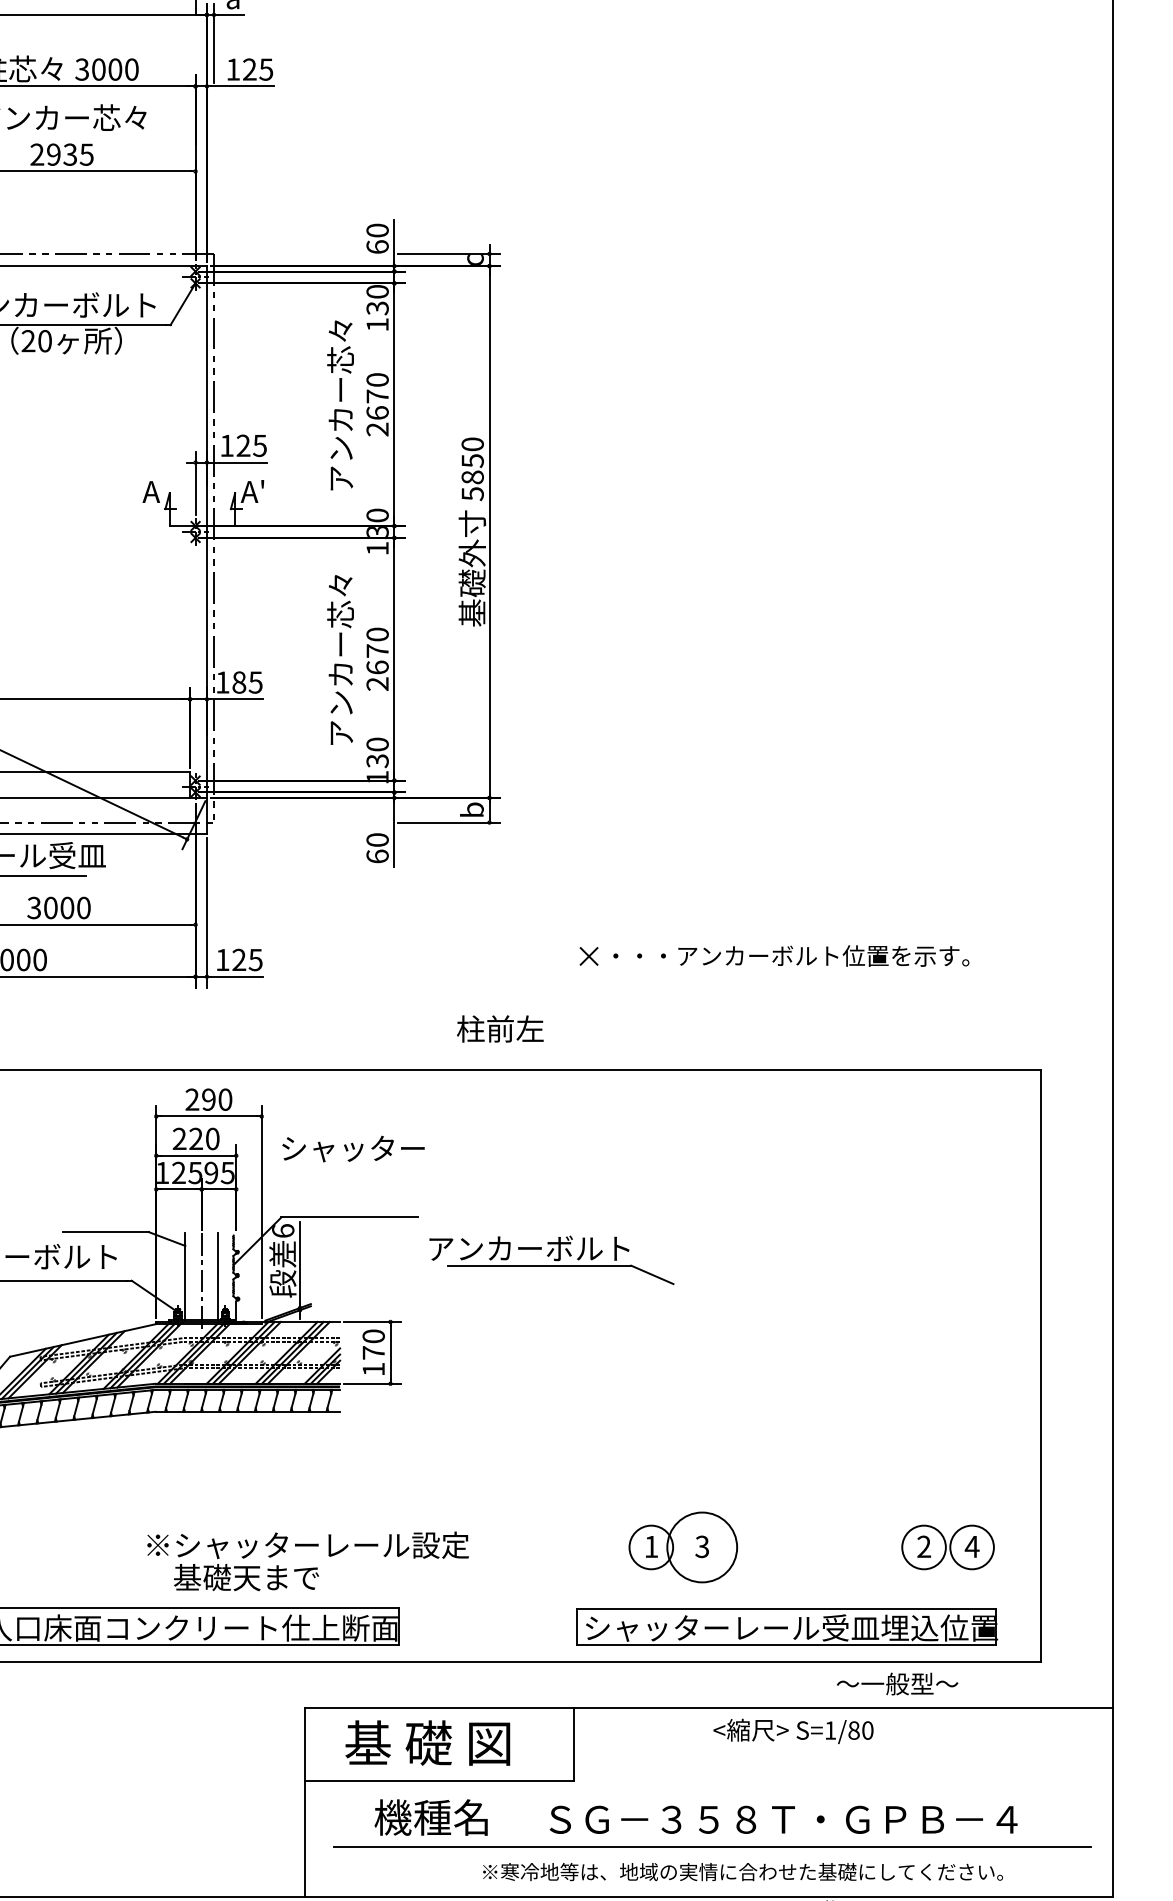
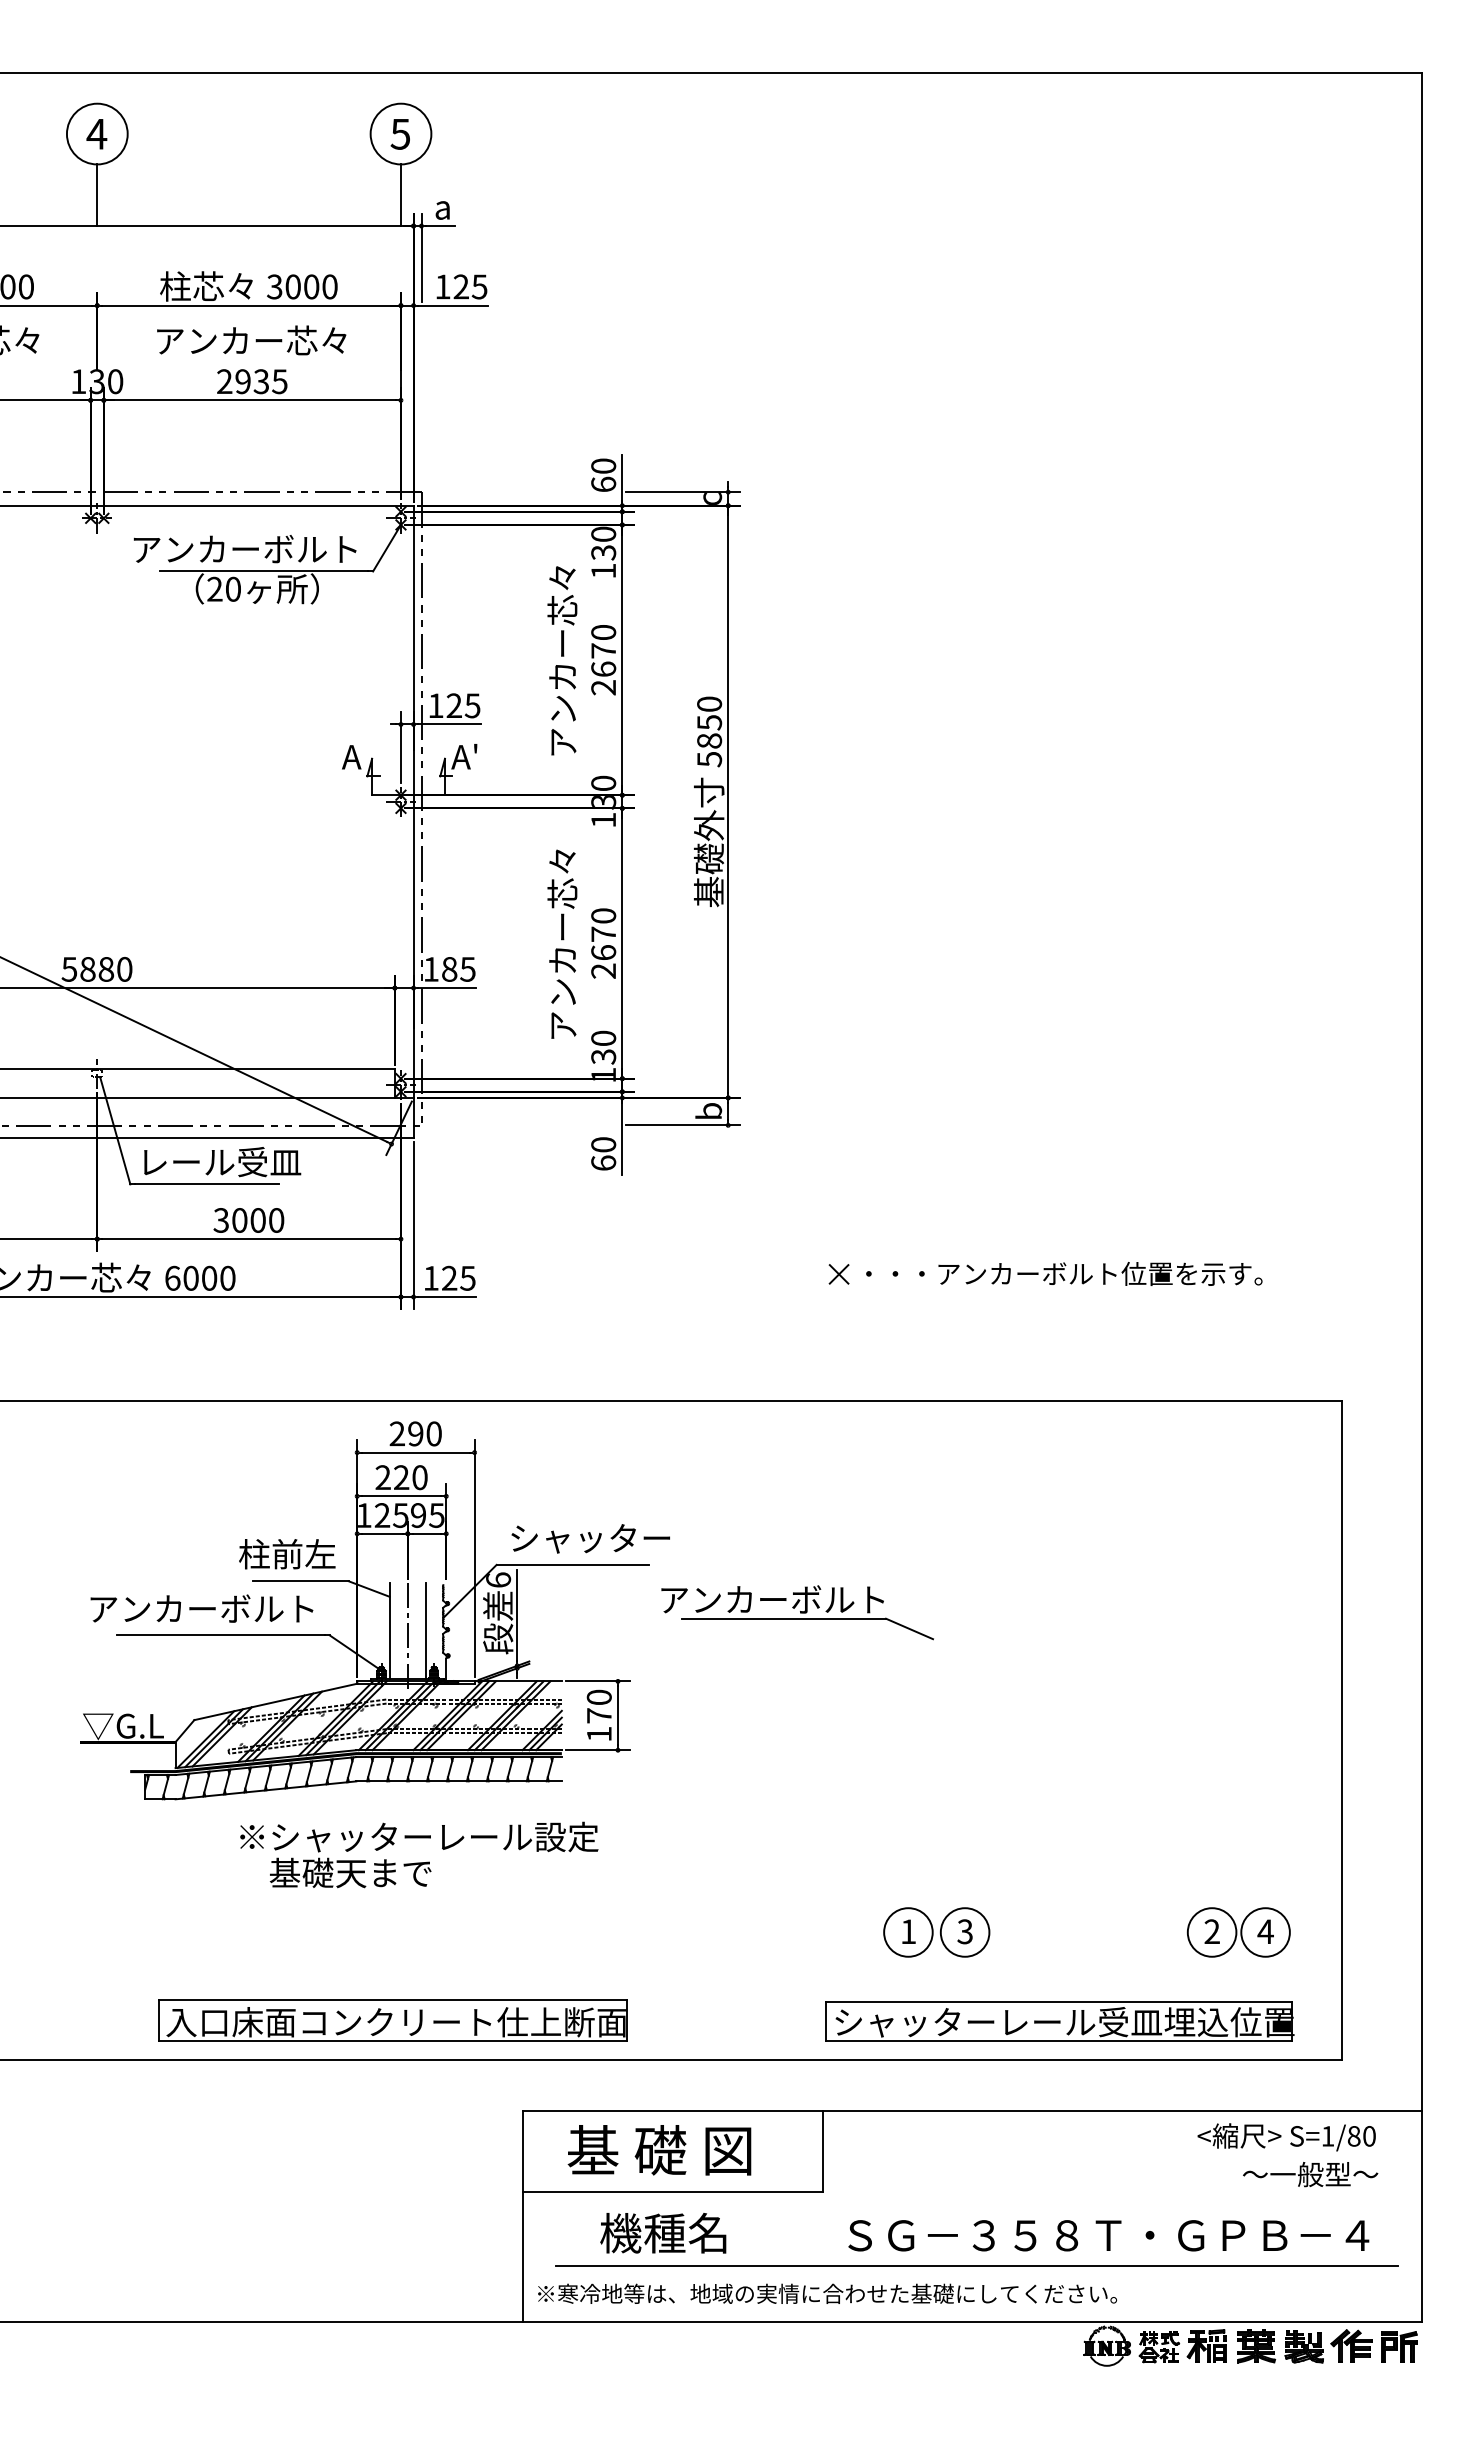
text: (500, 1029) -> (287, 1554), moved
text: (353, 1148) -> (590, 1538), moved
circle: (701, 1547) -> (964, 1932), size x0.62
text: (308, 1560) -> (419, 1854), moved
text: (897, 1684) -> (1310, 2174), moved
text: (793, 1731) -> (1286, 2137), moved
text: (783, 1819) -> (1108, 2235), moved
text: (743, 1871) -> (827, 2293), moved

